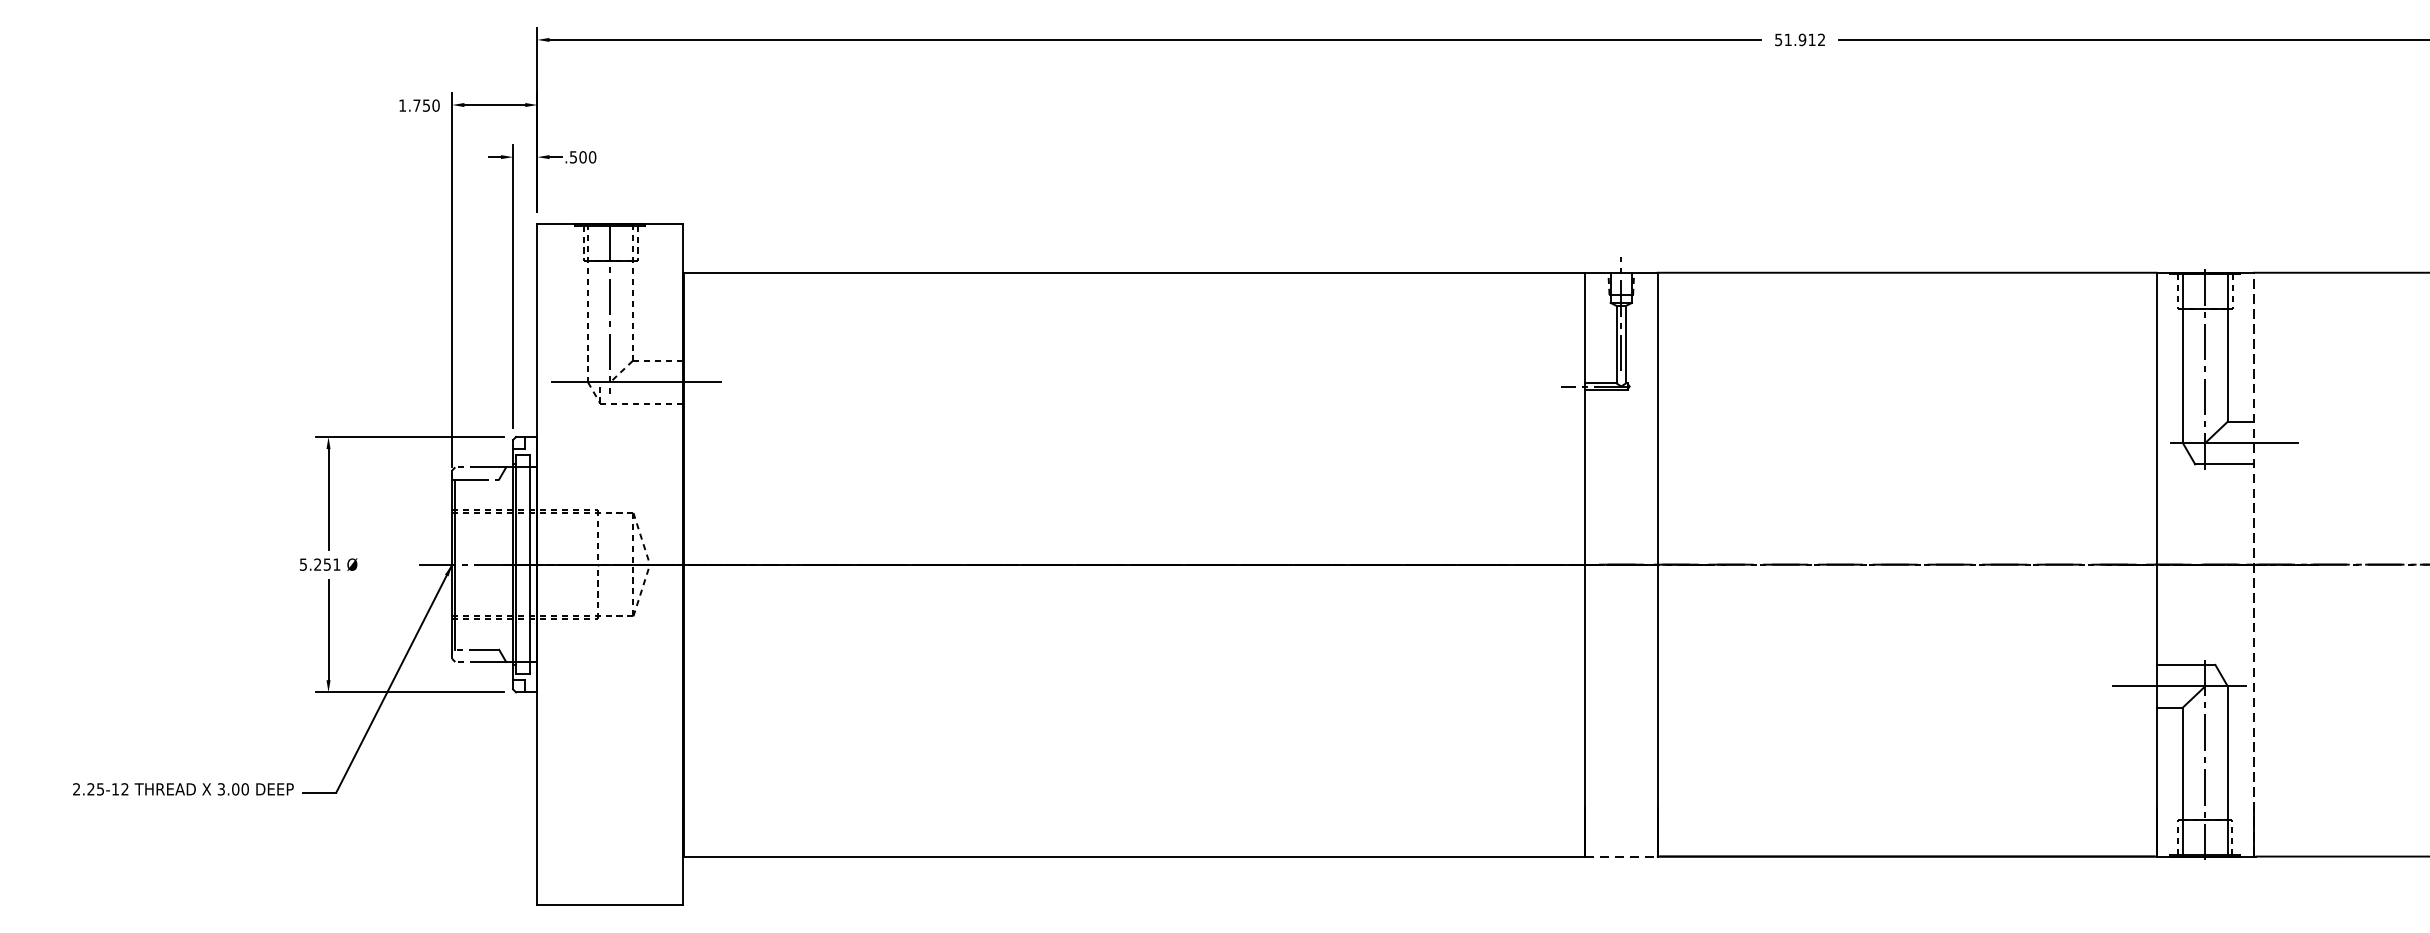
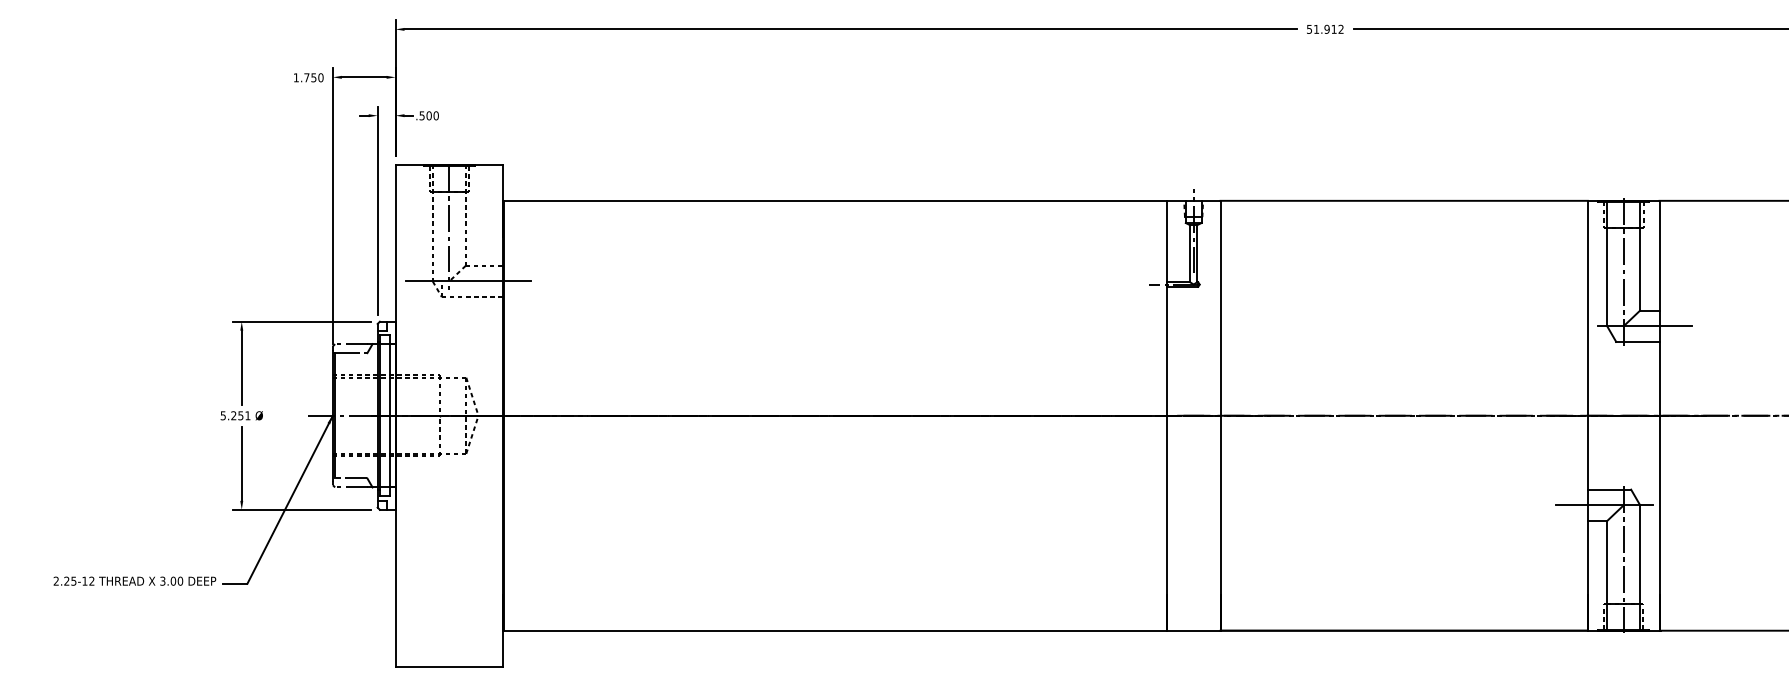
line: (2253, 564) -> (1659, 415), dashed -> solid
line: (1621, 856) -> (1193, 630), dashed -> solid

